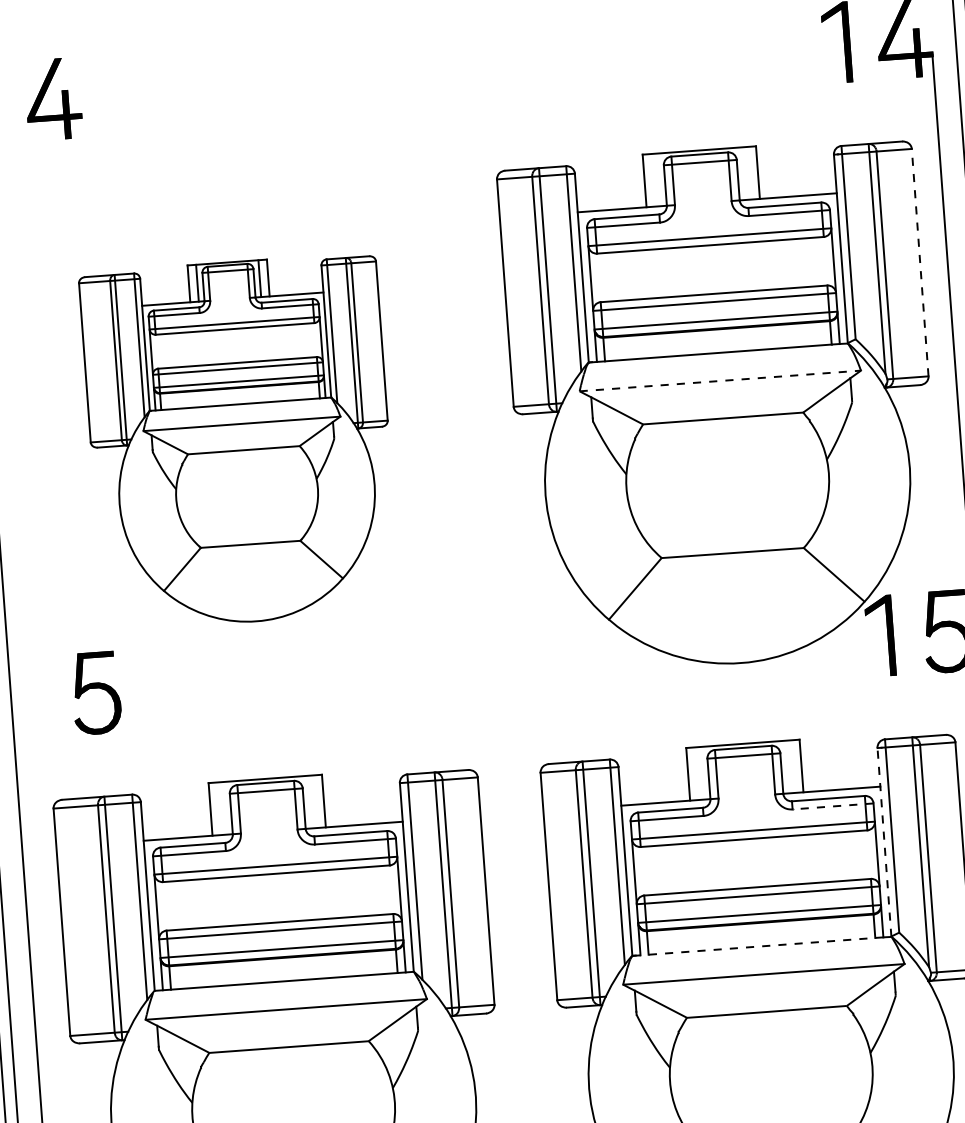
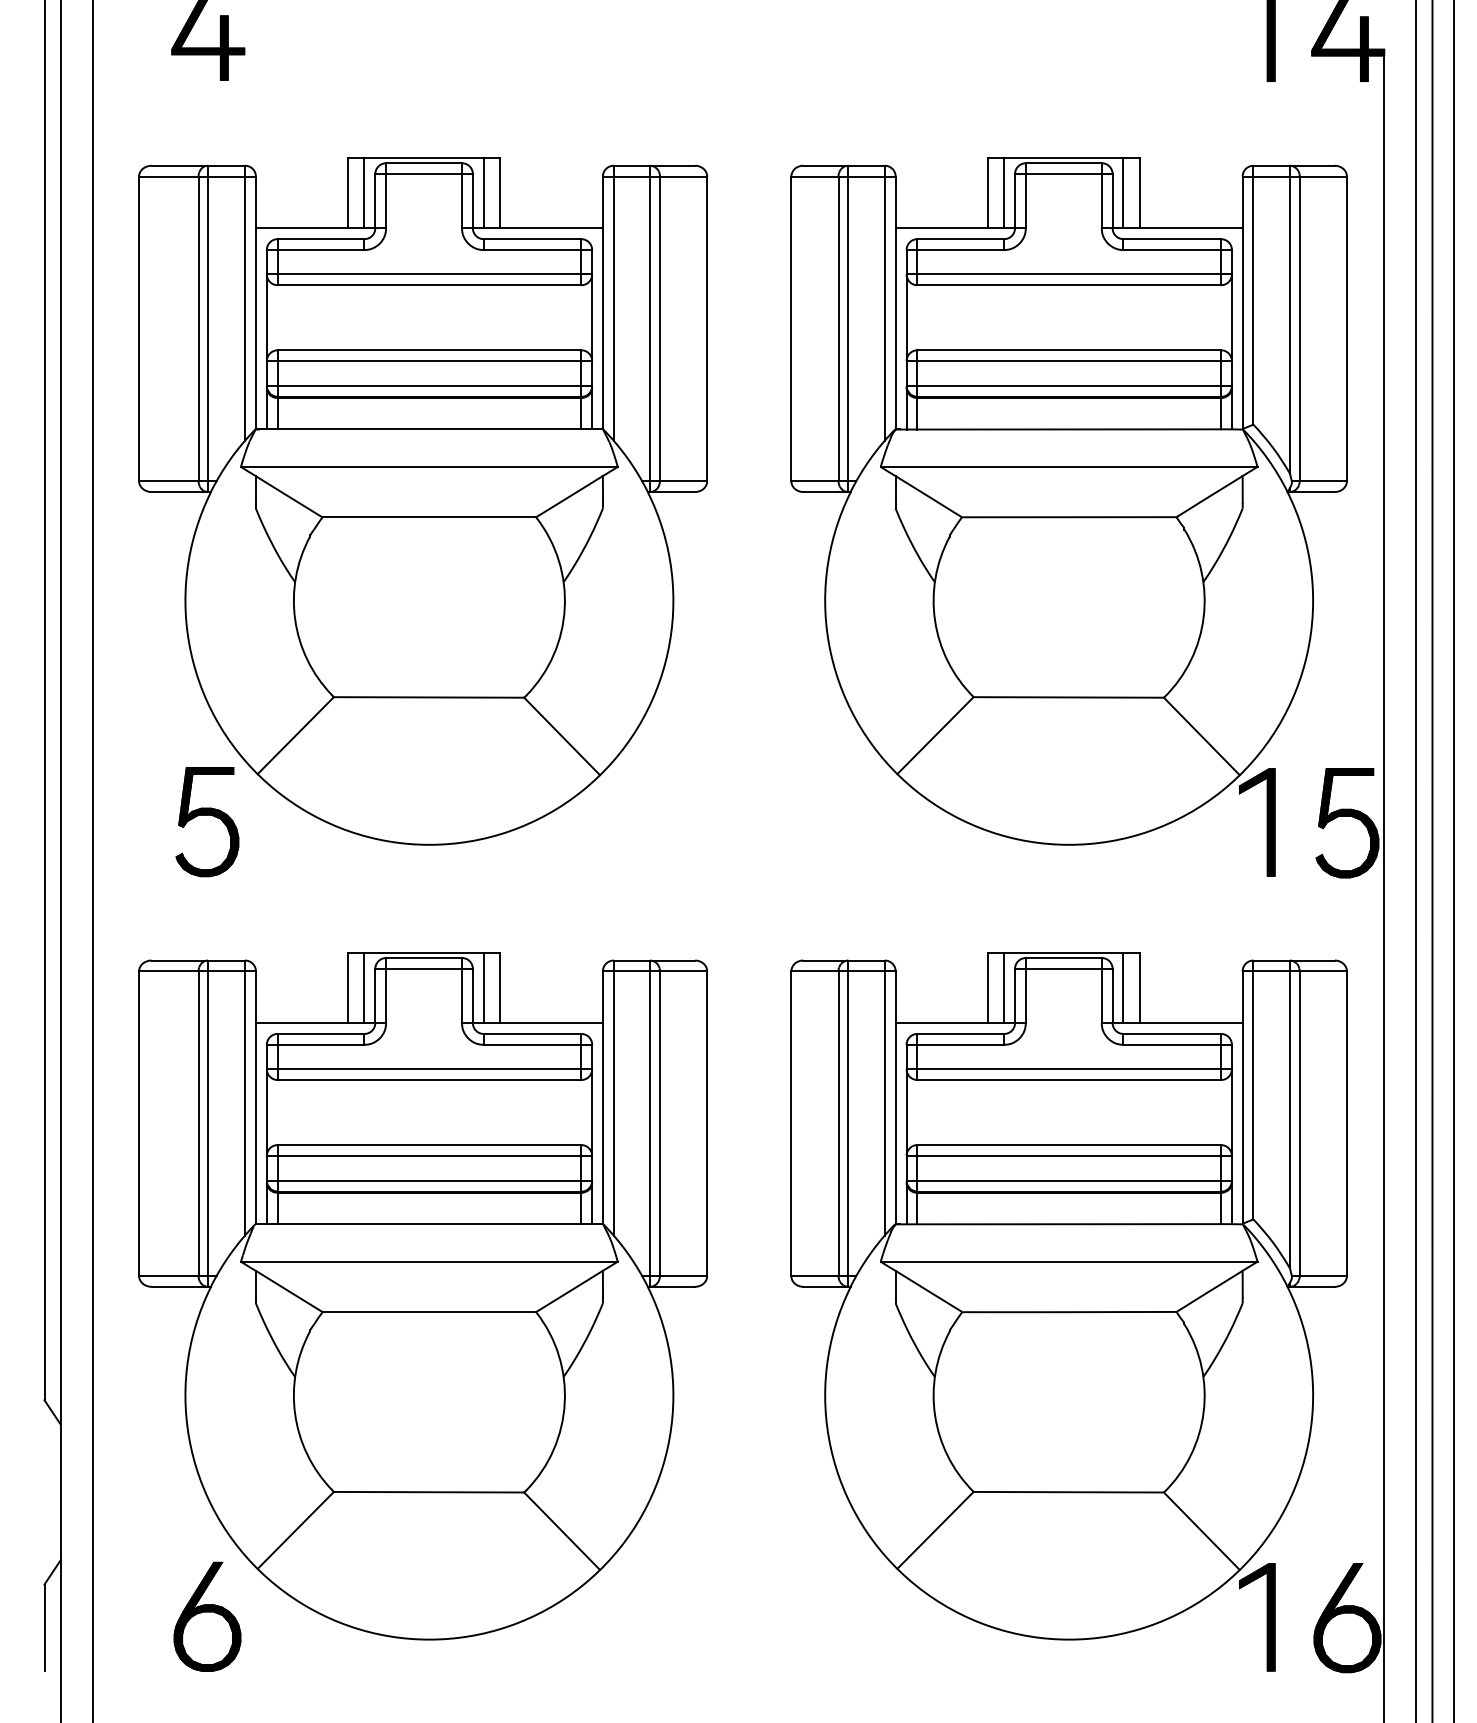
line: (745, 173) -> (1123, 192), added
line: (657, 179) -> (1004, 192), added
line: (919, 262) -> (1346, 328), dashed -> solid
line: (720, 380) -> (1069, 466), dashed -> solid
part: (240, 442) -> (423, 501), size x1.43
line: (789, 766) -> (1123, 987), added
line: (700, 773) -> (1004, 987), added
line: (311, 801) -> (483, 987), added
line: (832, 806) -> (1177, 1044), dashed -> solid
line: (222, 808) -> (364, 987), added
line: (884, 842) -> (1242, 1097), dashed -> solid
line: (754, 947) -> (1059, 1224), dashed -> solid

